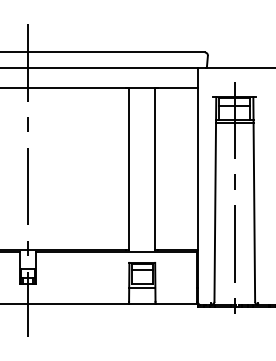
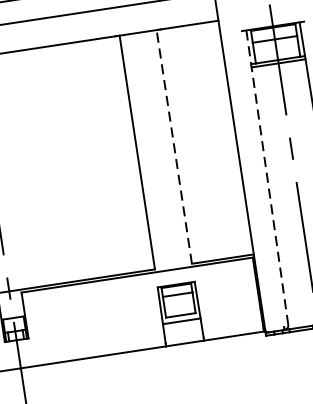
line: (155, 168) -> (174, 146), solid -> dashed
line: (215, 199) -> (267, 177), solid -> dashed

